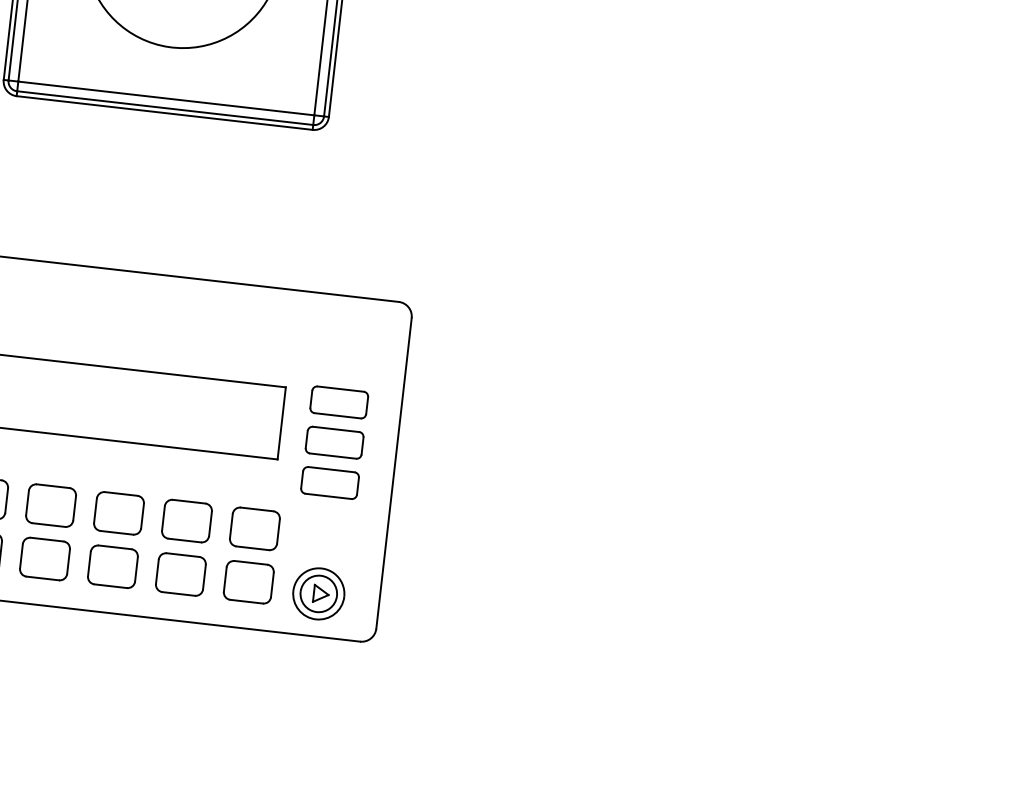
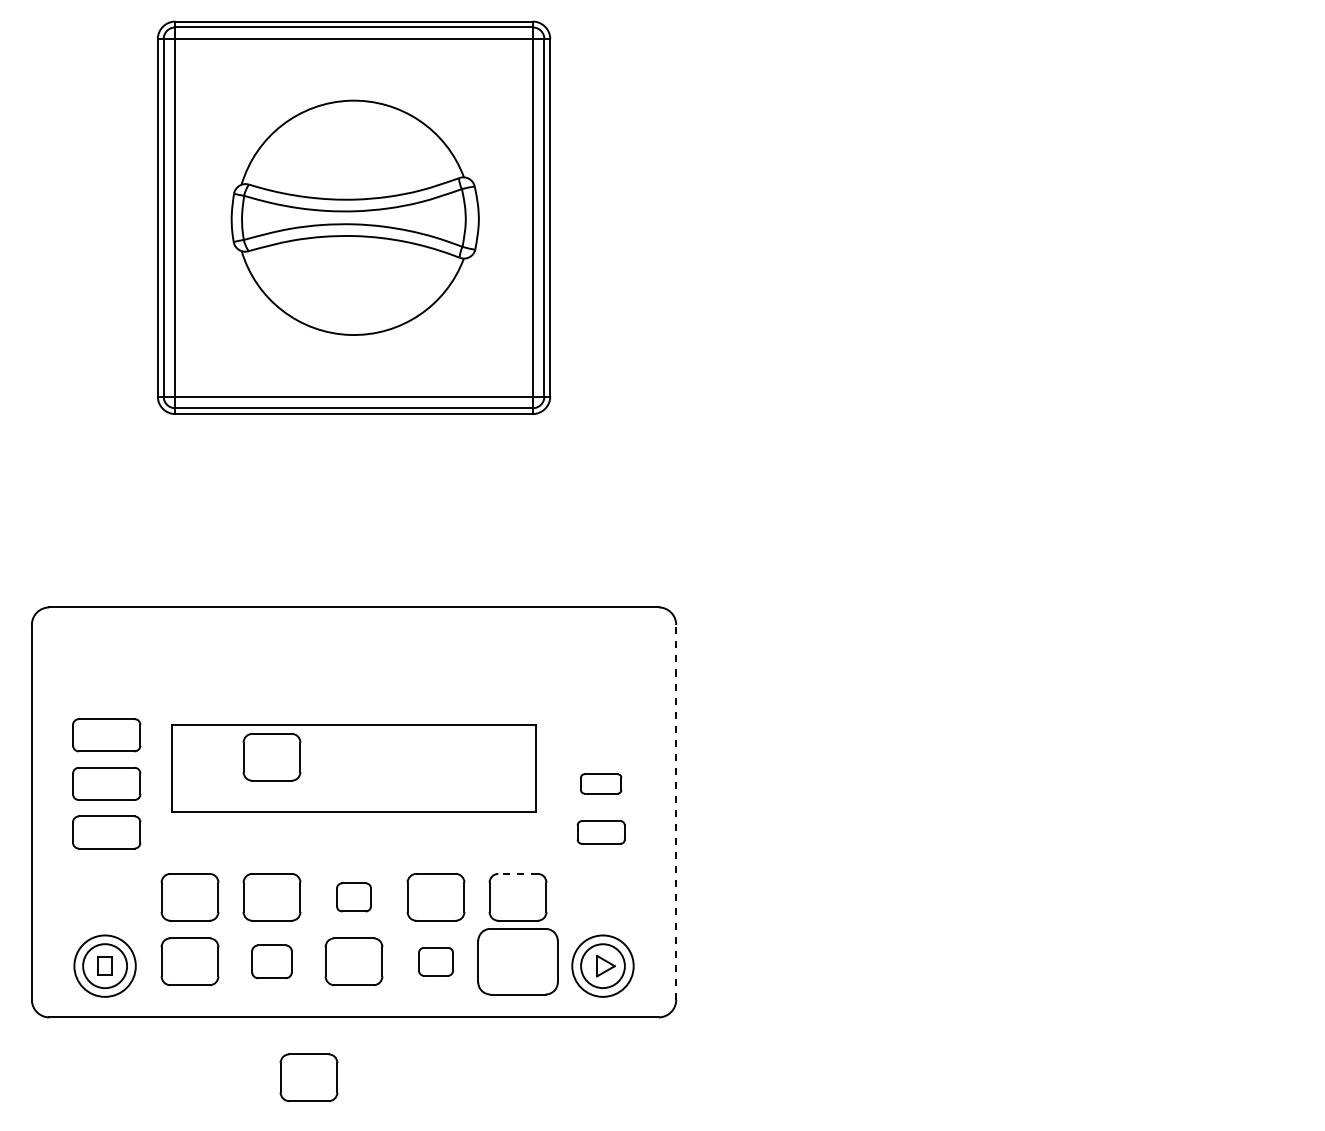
part: (63, 389) -> (271, 757), added
part: (338, 402) -> (600, 735), removed
part: (334, 442) -> (600, 783), size x0.6
line: (394, 472) -> (676, 811), solid -> dashed
part: (329, 482) -> (600, 832), size x0.7
line: (257, 509) -> (518, 873), solid -> dashed
part: (118, 513) -> (353, 897), size x0.6
part: (44, 558) -> (271, 961), size x0.7
part: (180, 574) -> (435, 961), size x0.6
part: (248, 581) -> (517, 961), size x1.4
part: (64, 658) -> (308, 1077), added

